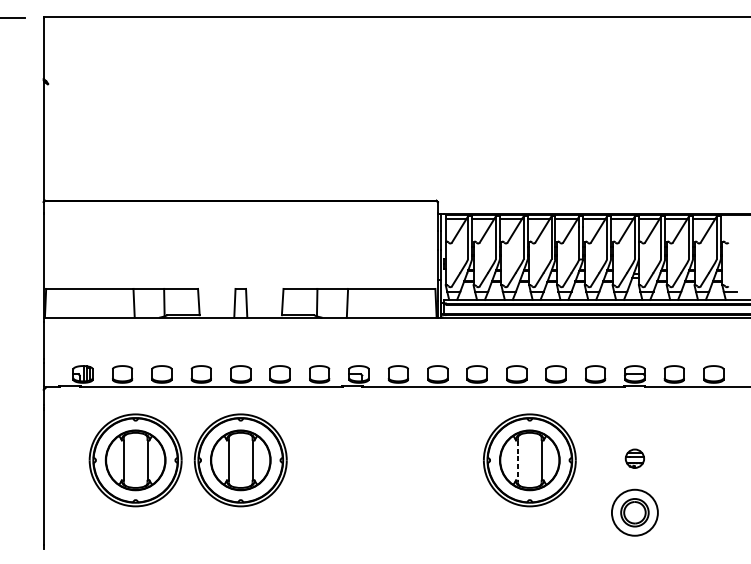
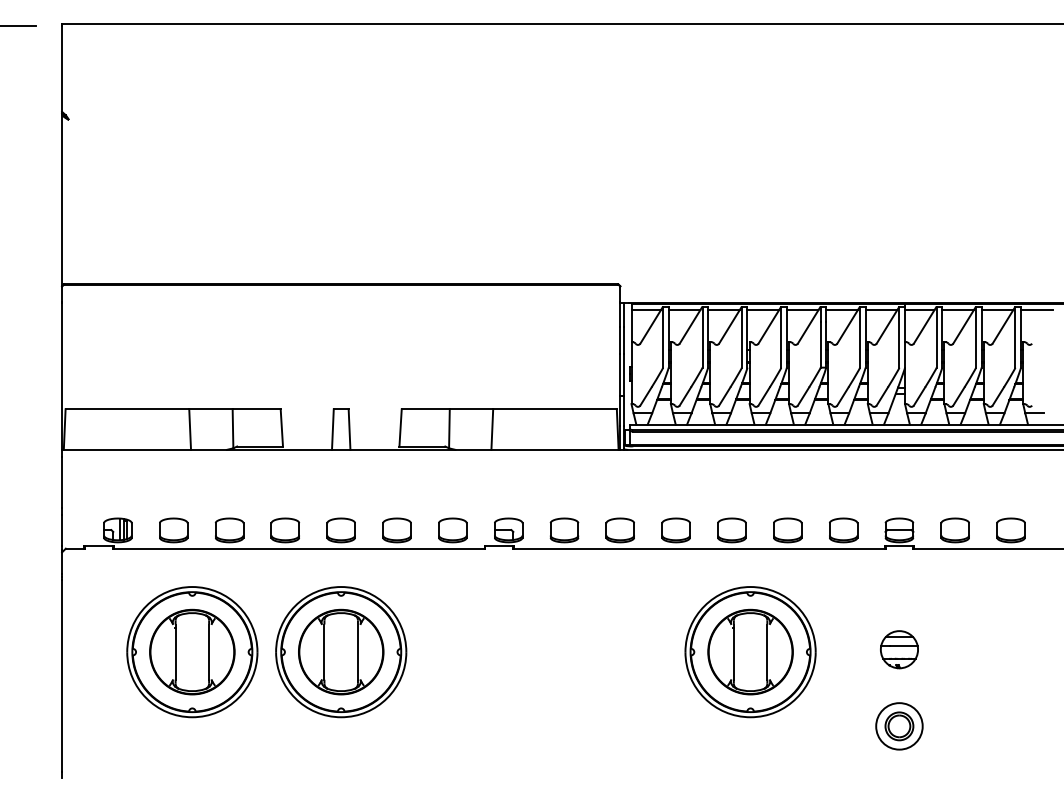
line: (731, 219) -> (1036, 310), added
part: (634, 458) -> (899, 649), size x1.43
line: (517, 460) -> (733, 652), dashed -> solid
part: (634, 512) -> (899, 726), size x0.71

